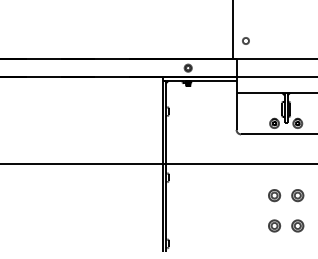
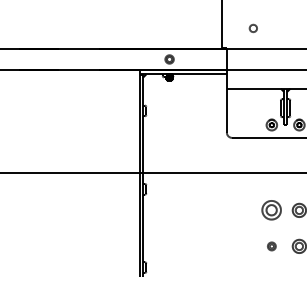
circle: (245, 40) -> (252, 27), moved
part: (274, 195) -> (271, 210), size x1.4
part: (274, 225) -> (271, 245), size x0.6

